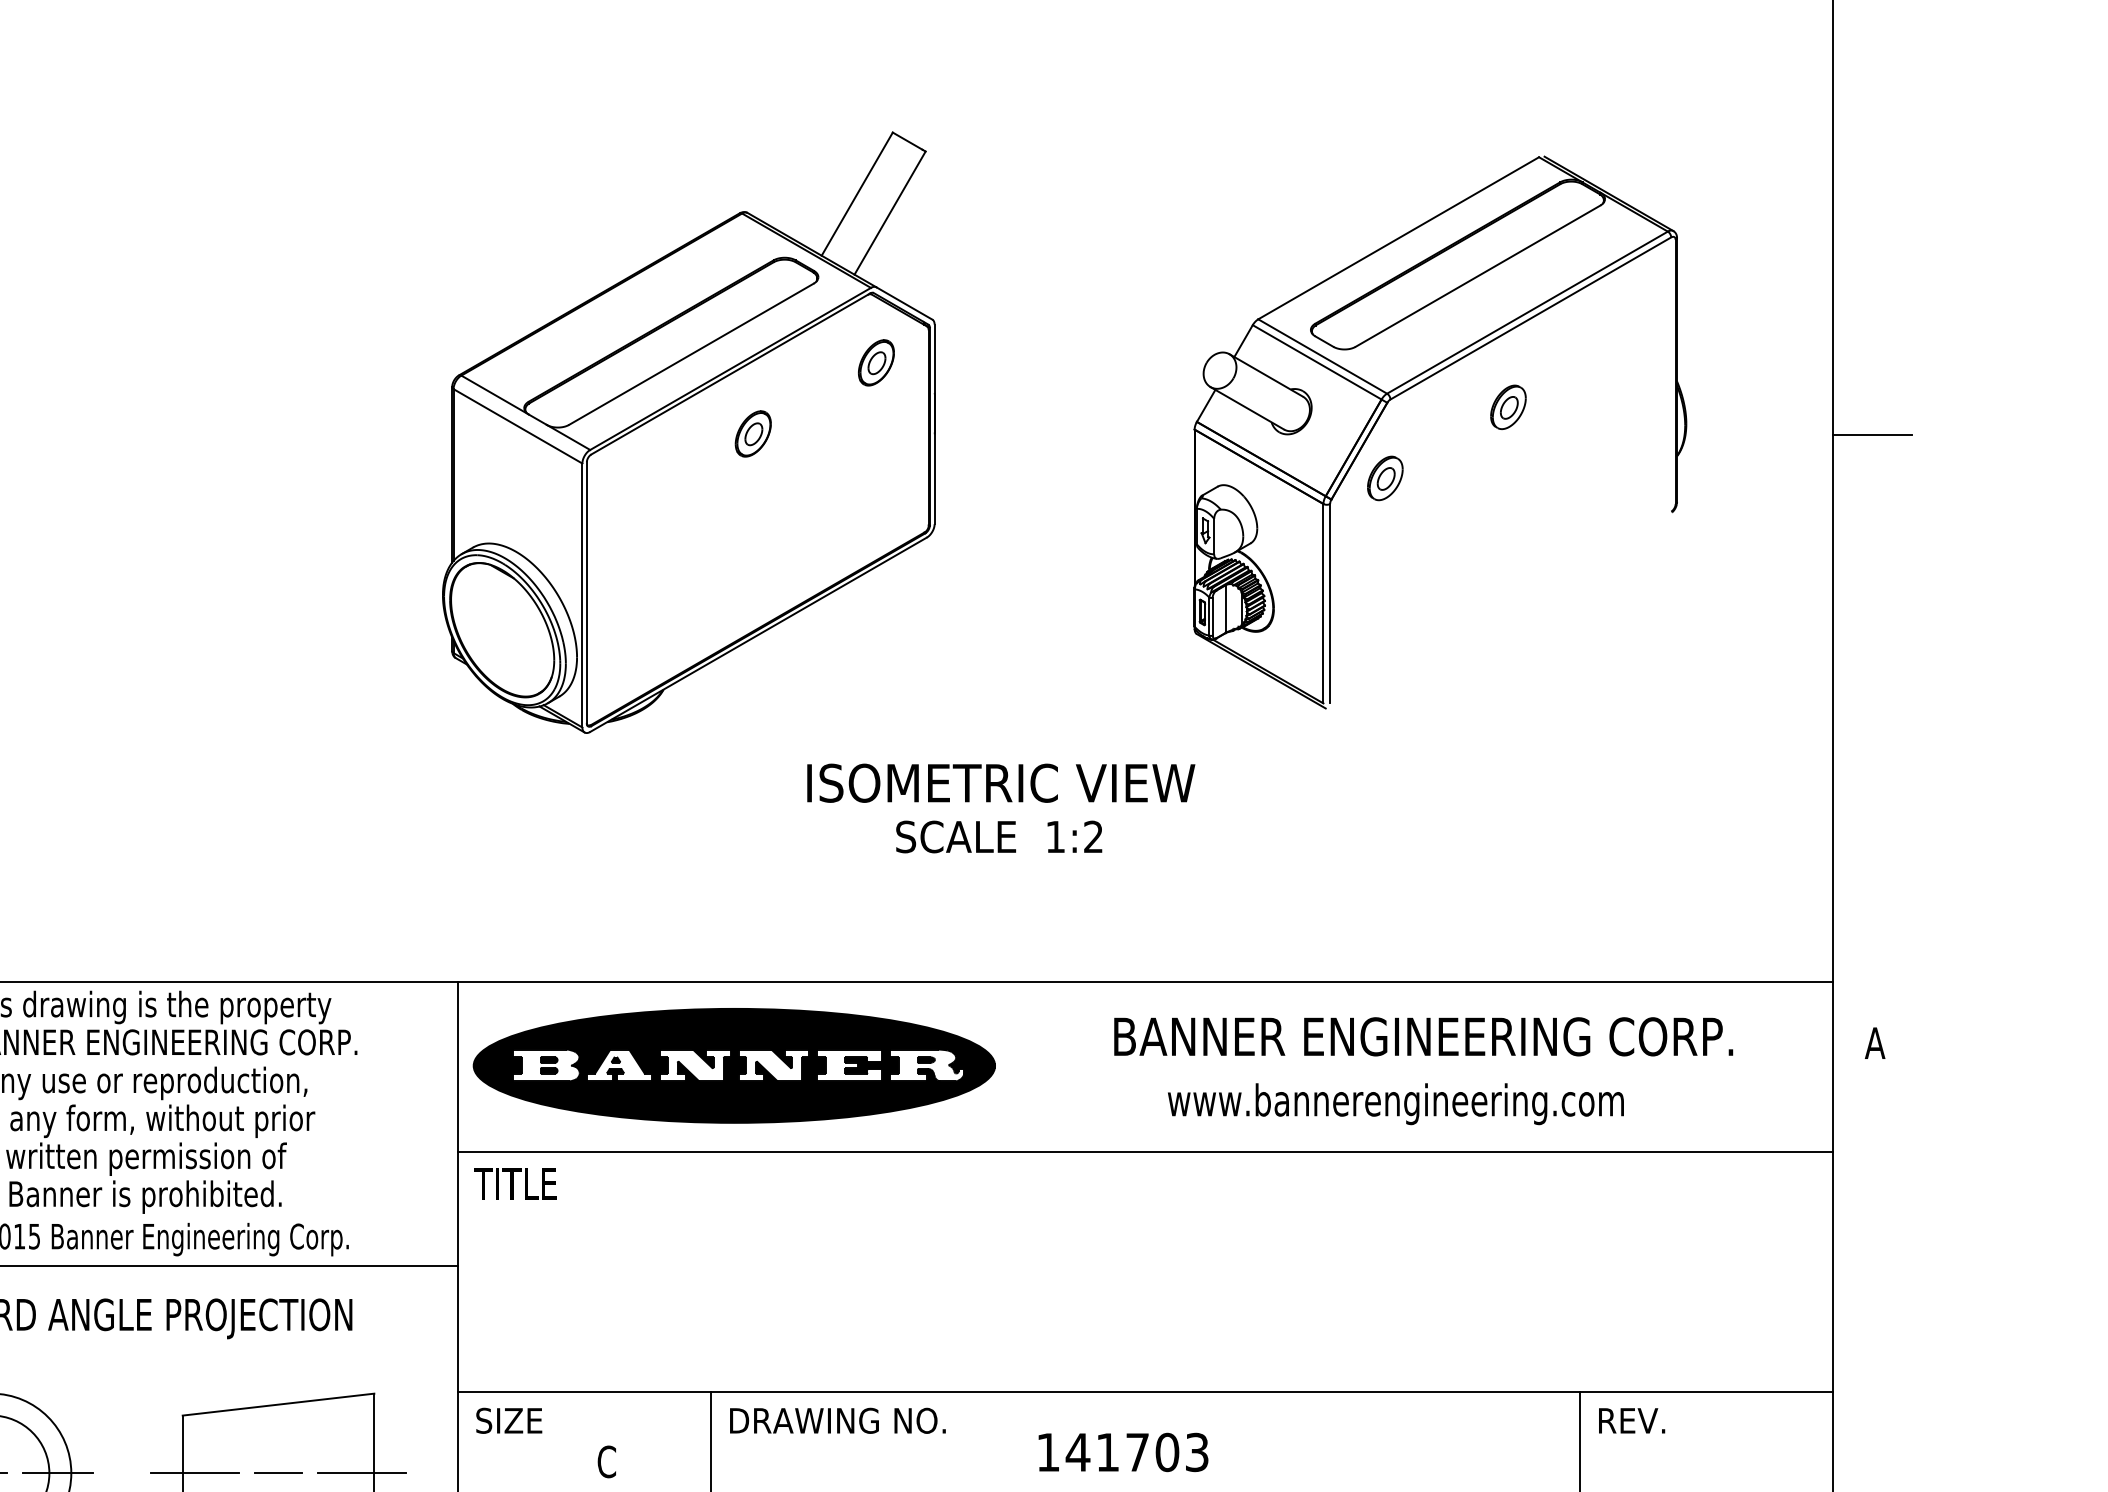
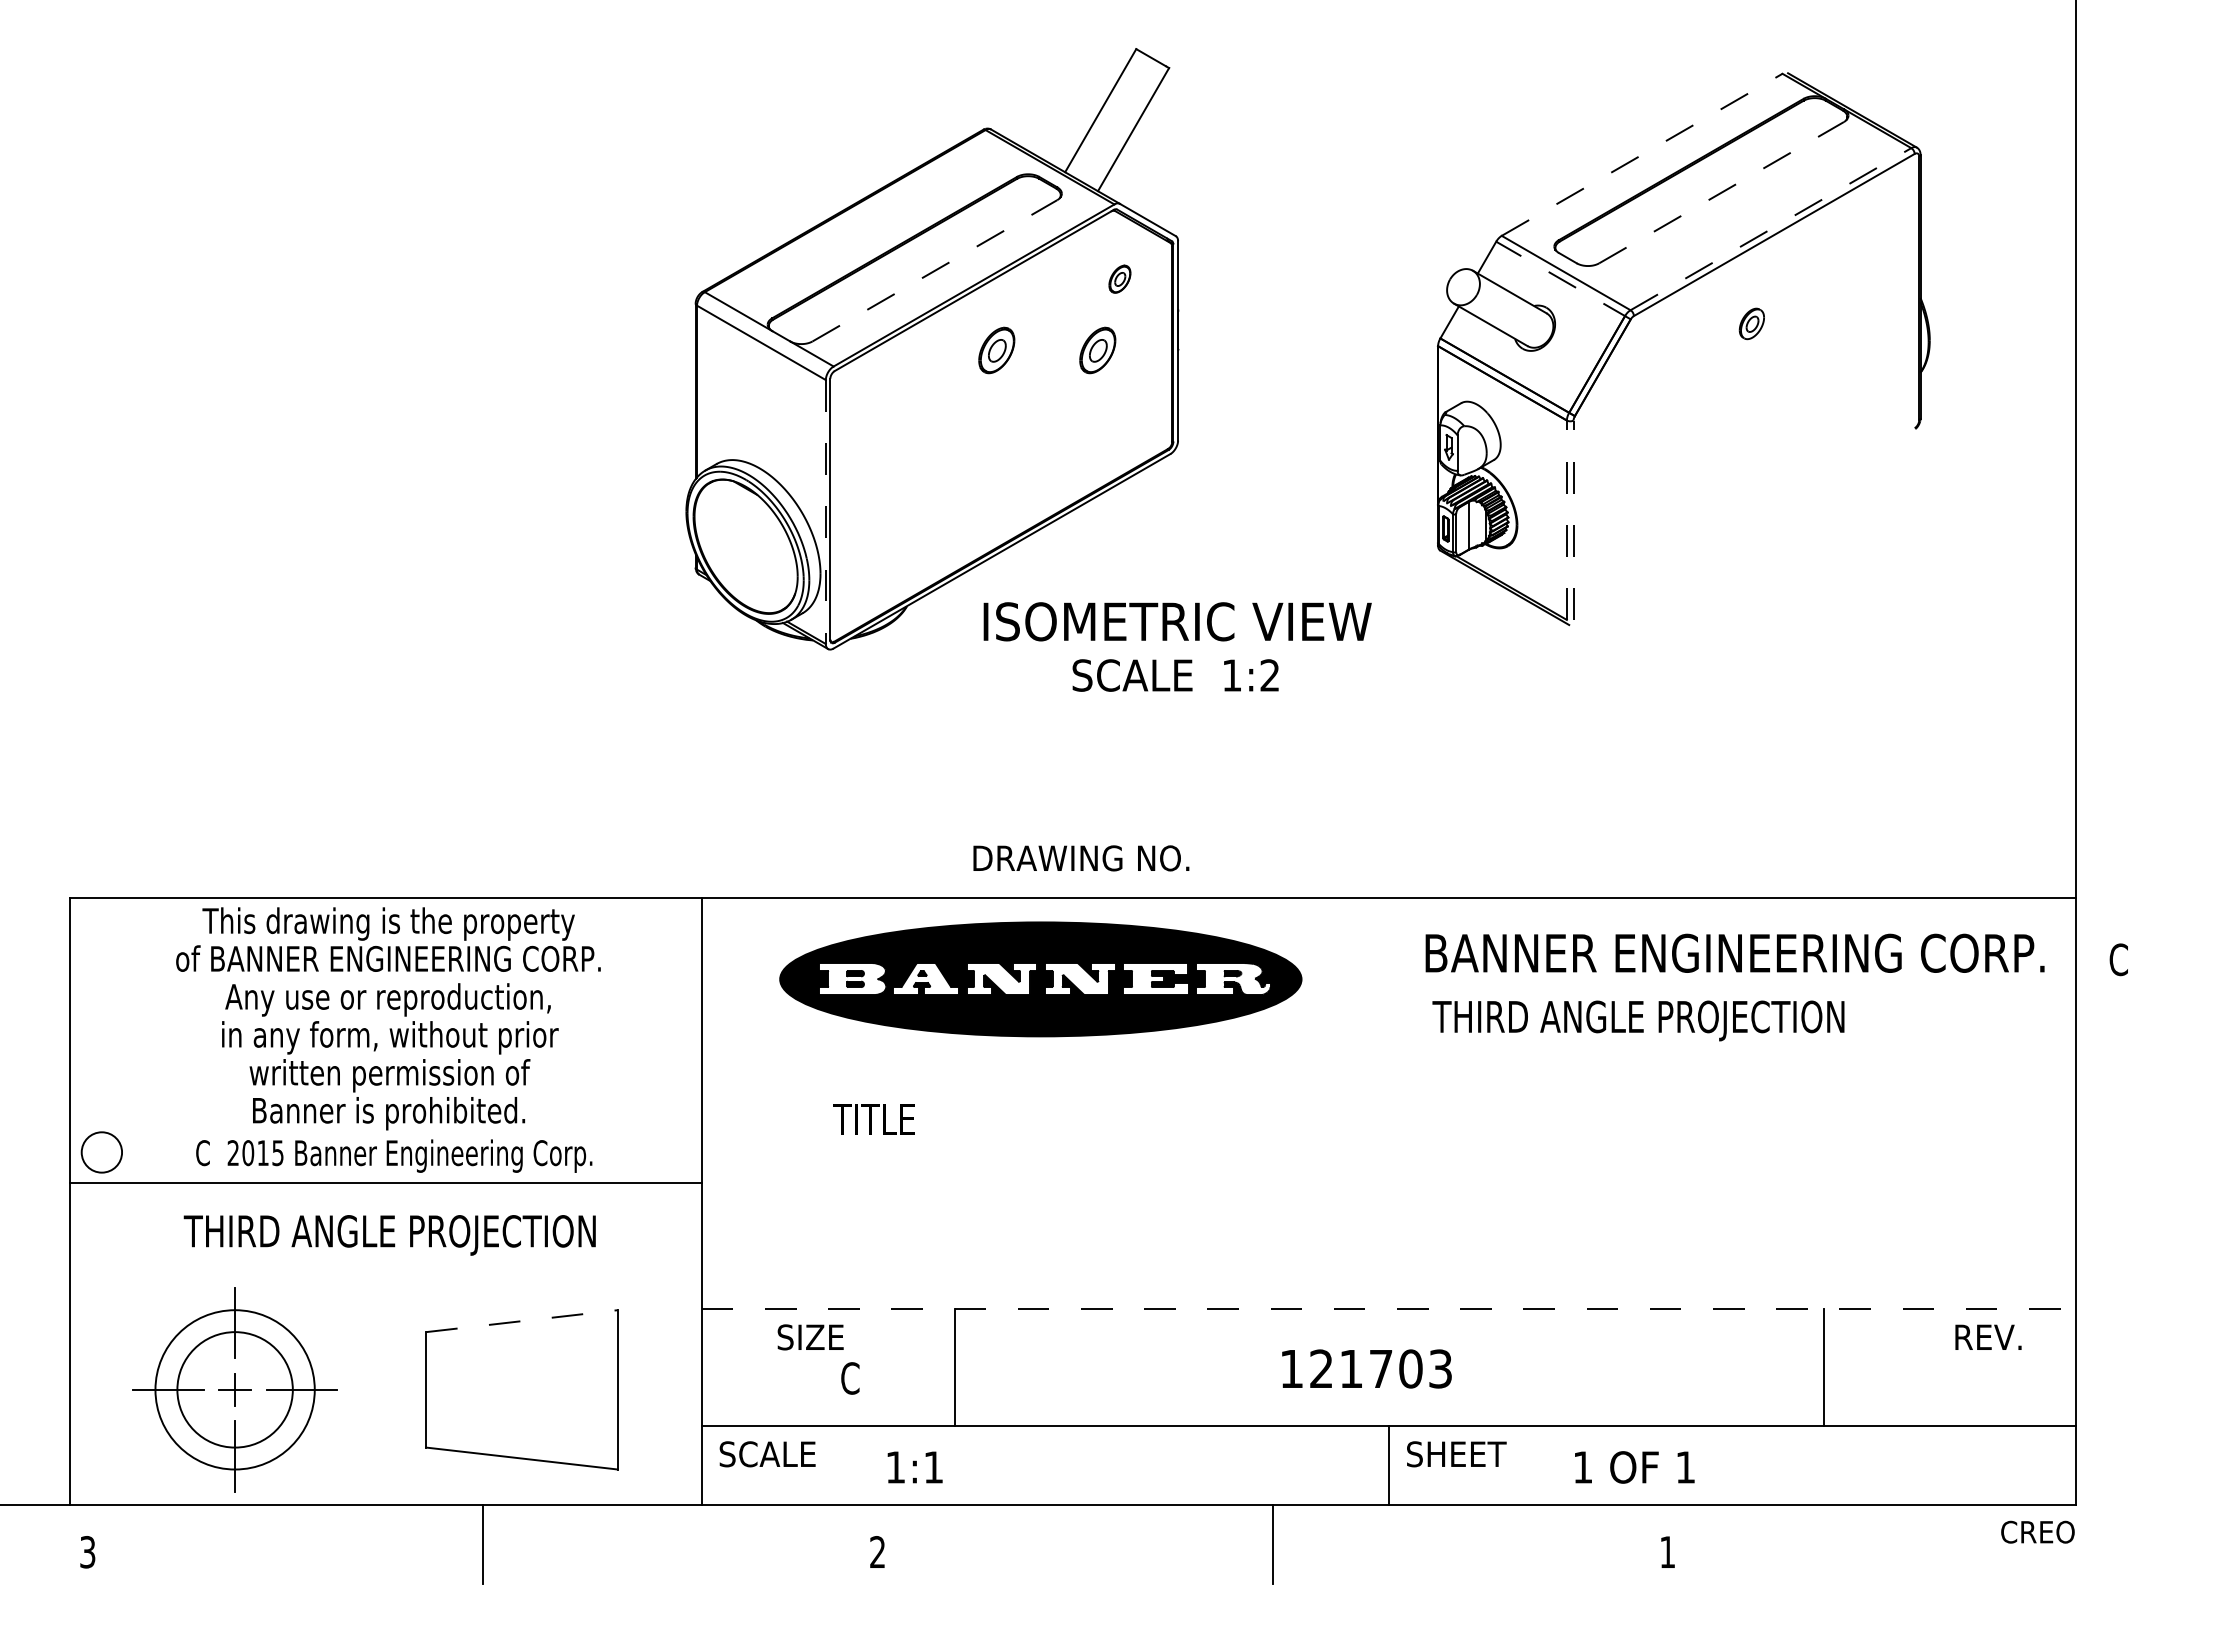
line: (1399, 237) -> (1642, 154), solid -> dashed
line: (1478, 275) -> (1721, 192), solid -> dashed
line: (1528, 311) -> (1771, 228), solid -> dashed
line: (692, 353) -> (935, 270), solid -> dashed
part: (876, 361) -> (1119, 278), size x0.6
line: (1320, 363) -> (1563, 280), solid -> dashed
part: (1508, 406) -> (1751, 323), size x0.7
part: (854, 433) -> (1097, 350), added
line: (1872, 434) -> (2115, 351), removed
part: (1385, 477) -> (1628, 394), removed
line: (582, 595) -> (825, 512), solid -> dashed
line: (1323, 603) -> (1566, 520), solid -> dashed
line: (1330, 603) -> (1573, 520), solid -> dashed
text: (1001, 807) -> (1177, 646), moved
text: (1423, 1035) -> (1734, 952), moved
text: (1875, 1042) -> (2118, 959), A -> C
part: (734, 1065) -> (1040, 979), moved
text: (1396, 1103) -> (1639, 1020), www.bannerengineering.com -> THIRD ANGLE PROJECTION
line: (1145, 1151) -> (1388, 1068), removed
text: (515, 1183) -> (873, 1119), moved
line: (1146, 1391) -> (1389, 1308), solid -> dashed
line: (279, 1404) -> (522, 1321), solid -> dashed
text: (1632, 1419) -> (1988, 1336), moved
text: (509, 1420) -> (810, 1337), moved
text: (838, 1420) -> (1081, 858), moved
text: (1078, 1451) -> (1321, 1368), 141703 -> 121703
line: (195, 1472) -> (438, 1389), removed
line: (278, 1472) -> (521, 1389), removed
line: (362, 1472) -> (605, 1389), removed

